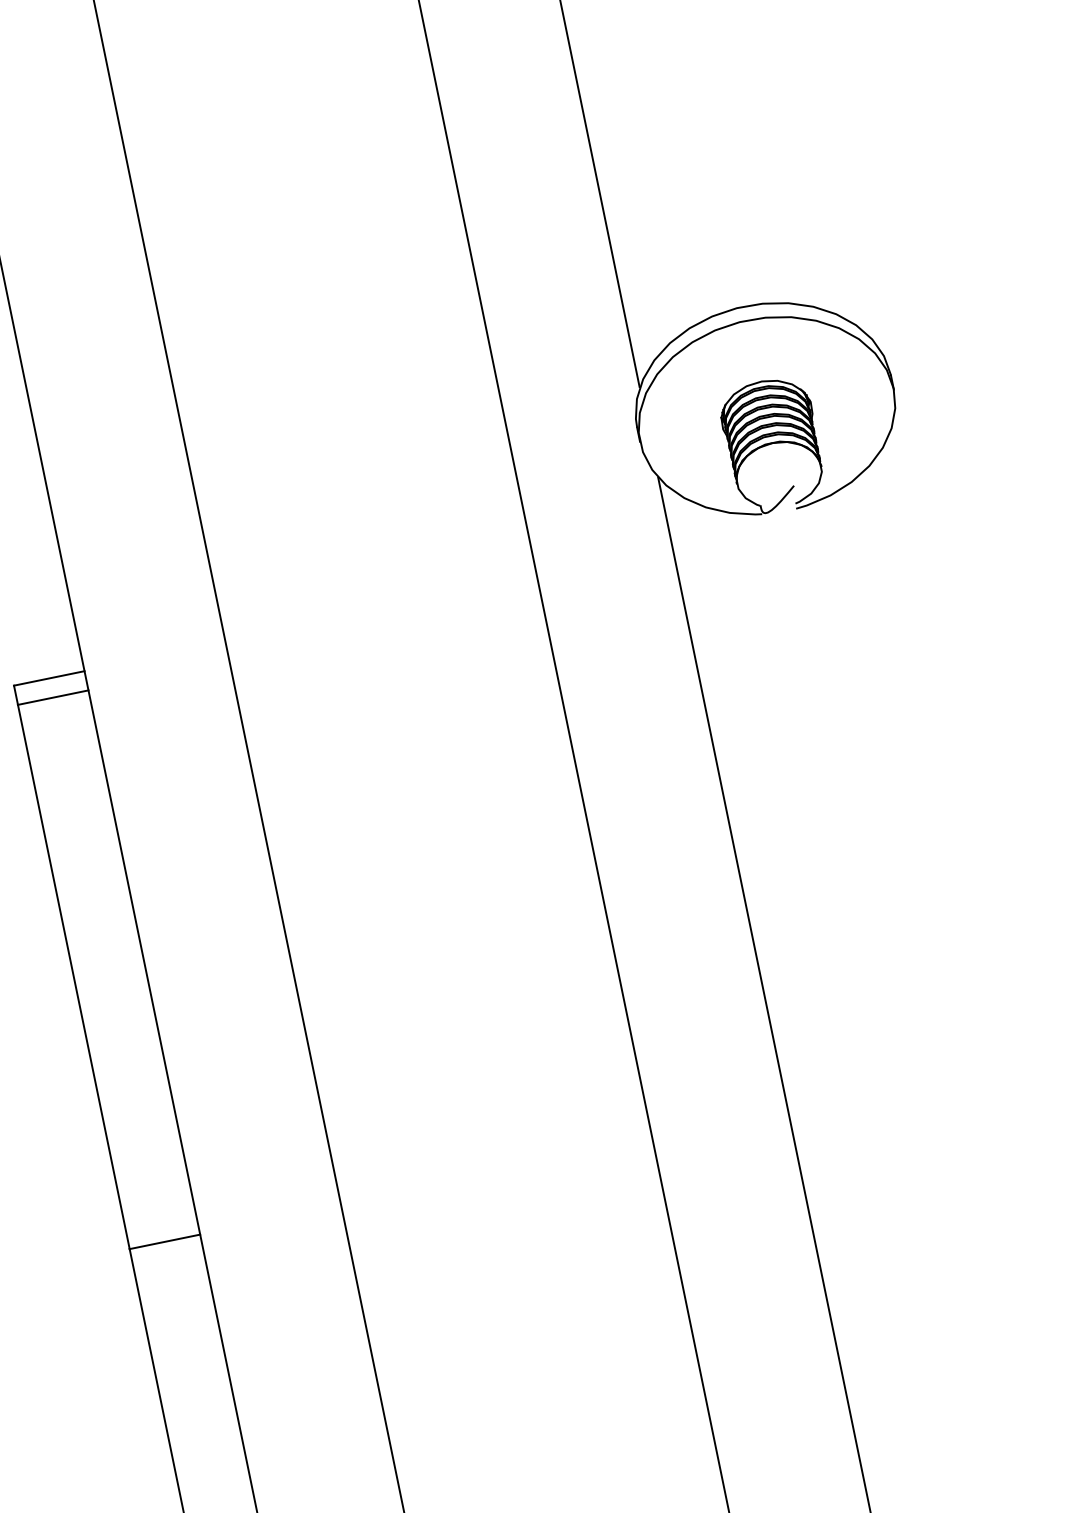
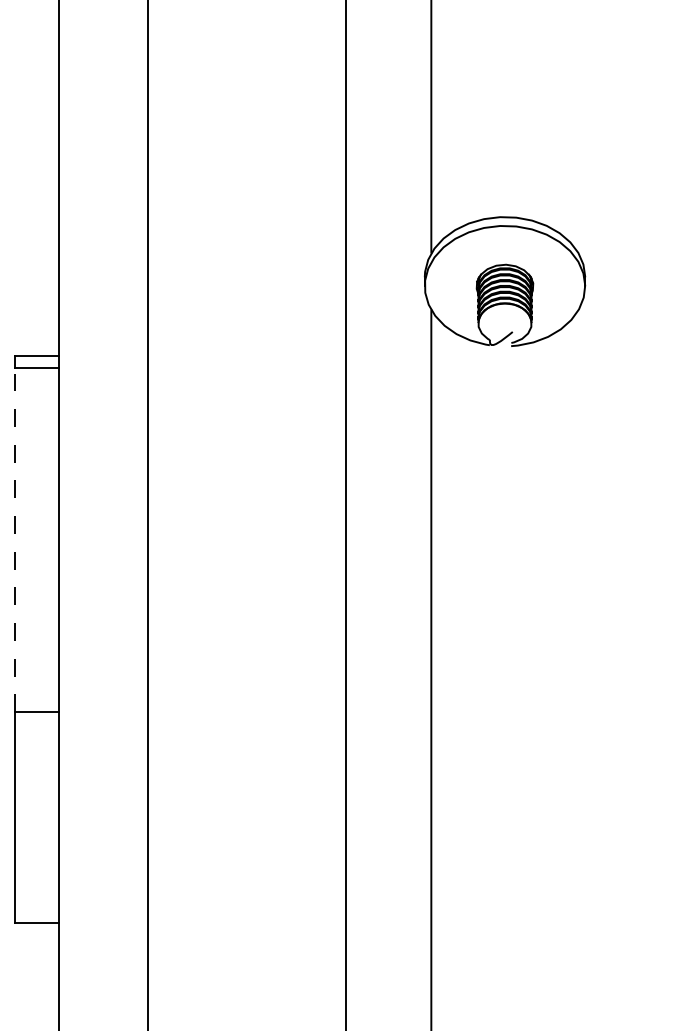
line: (73, 977) -> (14, 540), solid -> dashed

